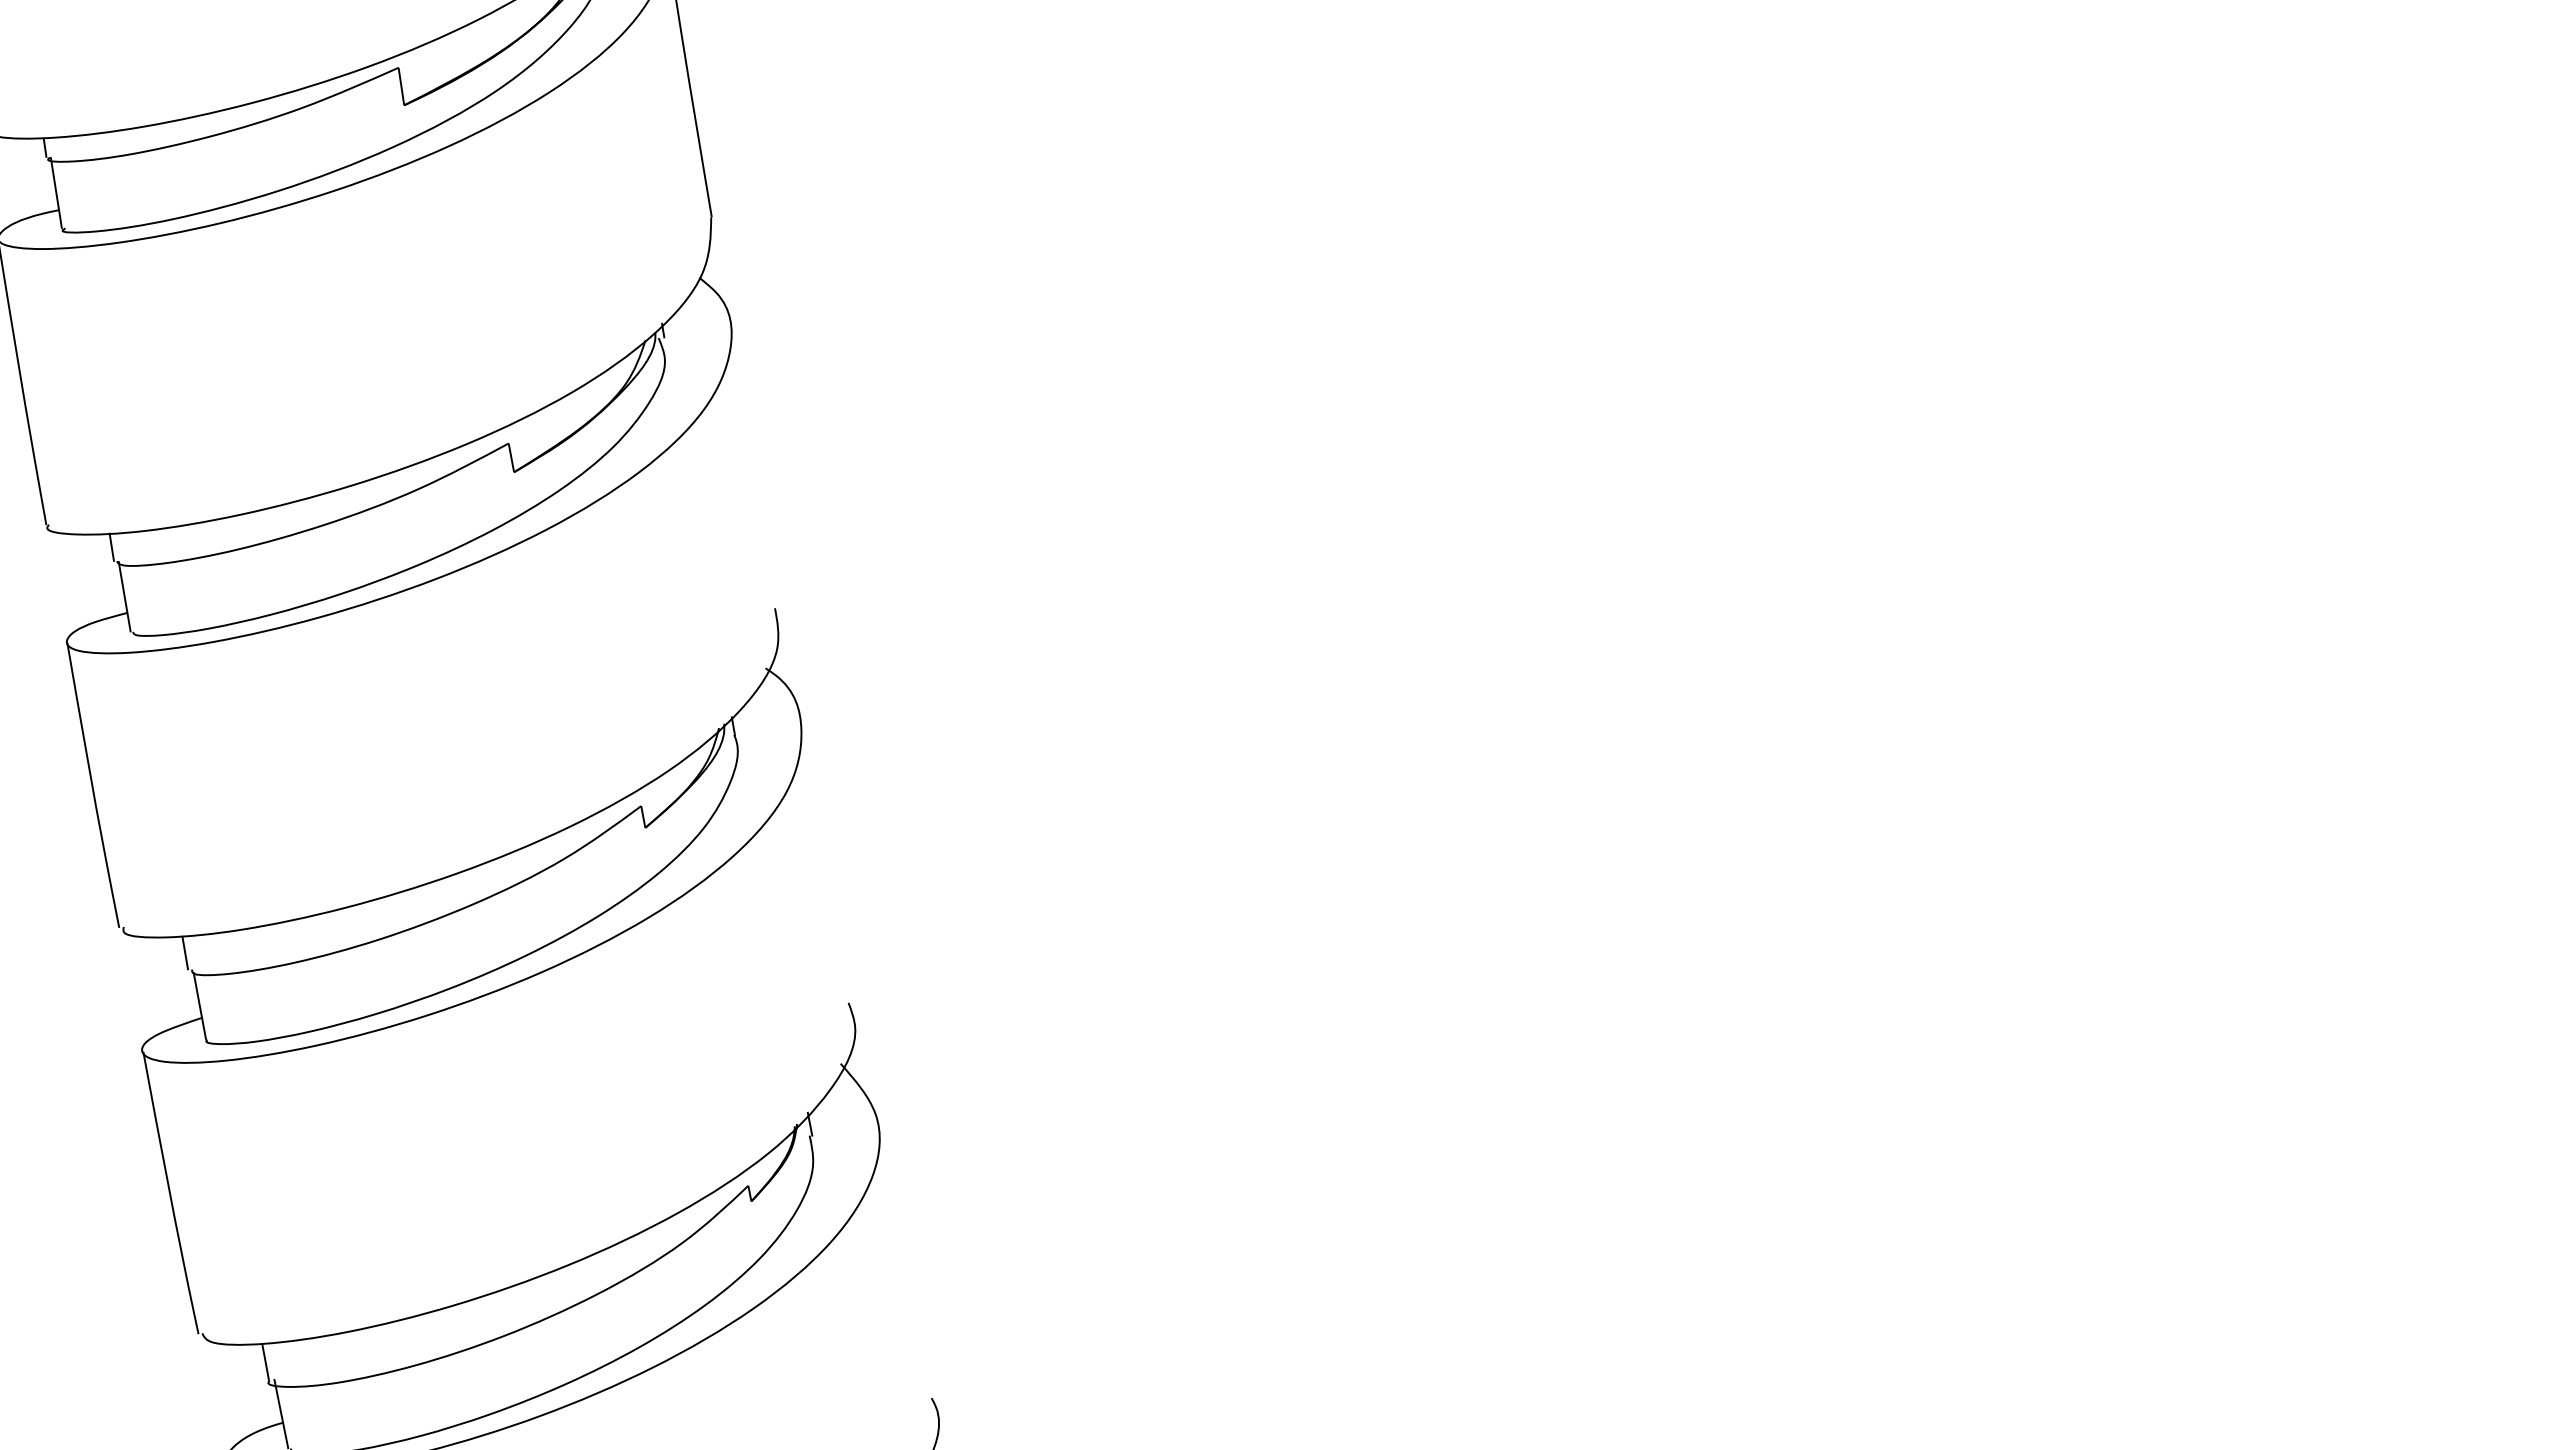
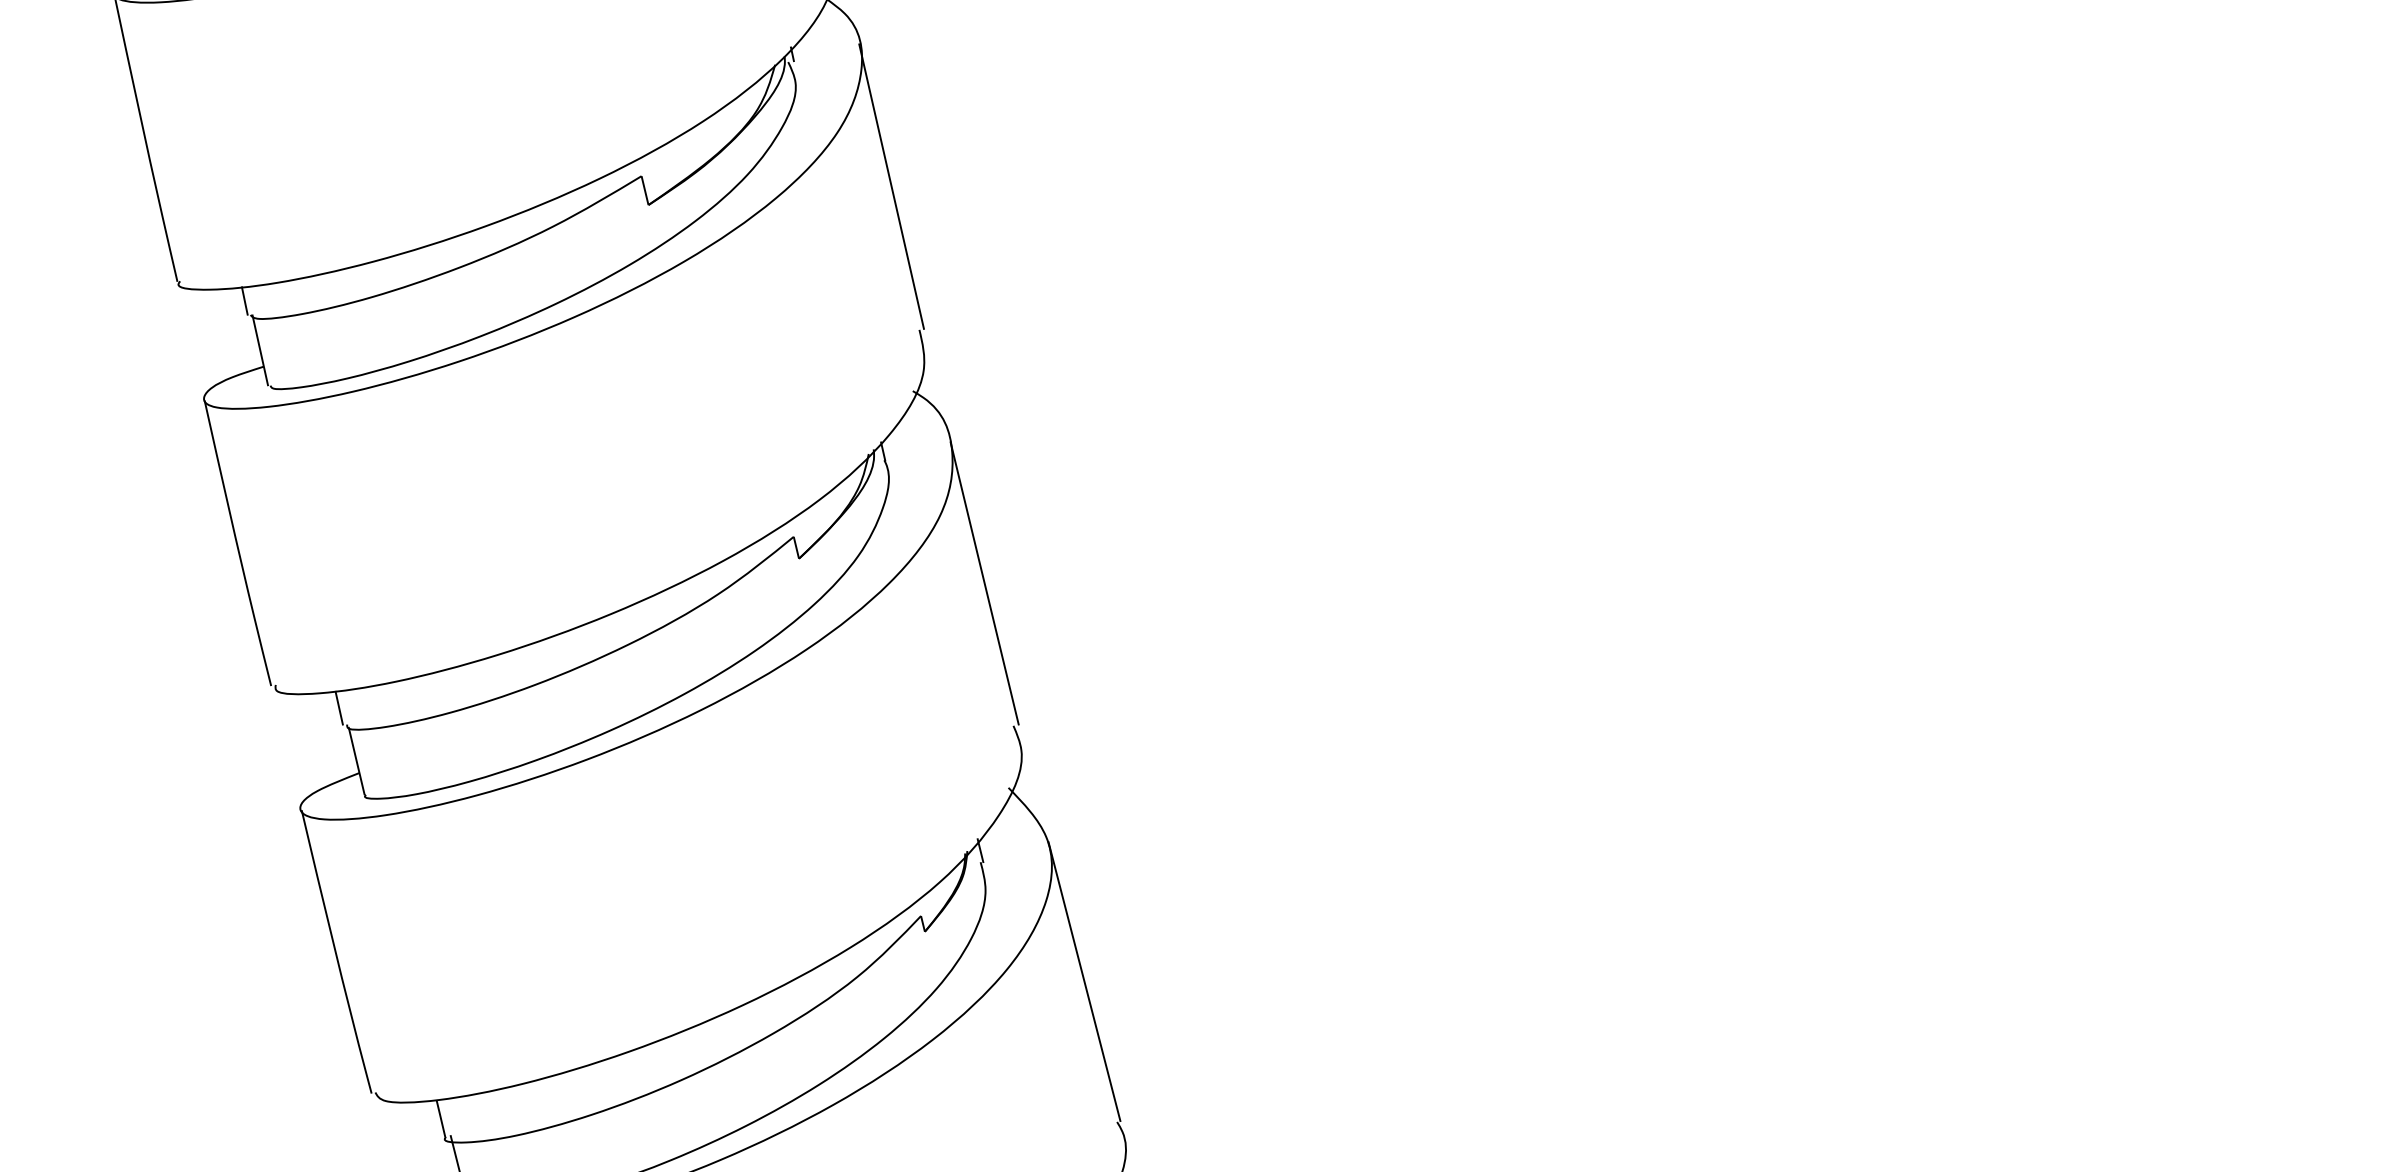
line: (754, 465) -> (891, 186), added
line: (826, 860) -> (984, 582), added
line: (905, 1258) -> (1083, 981), added

